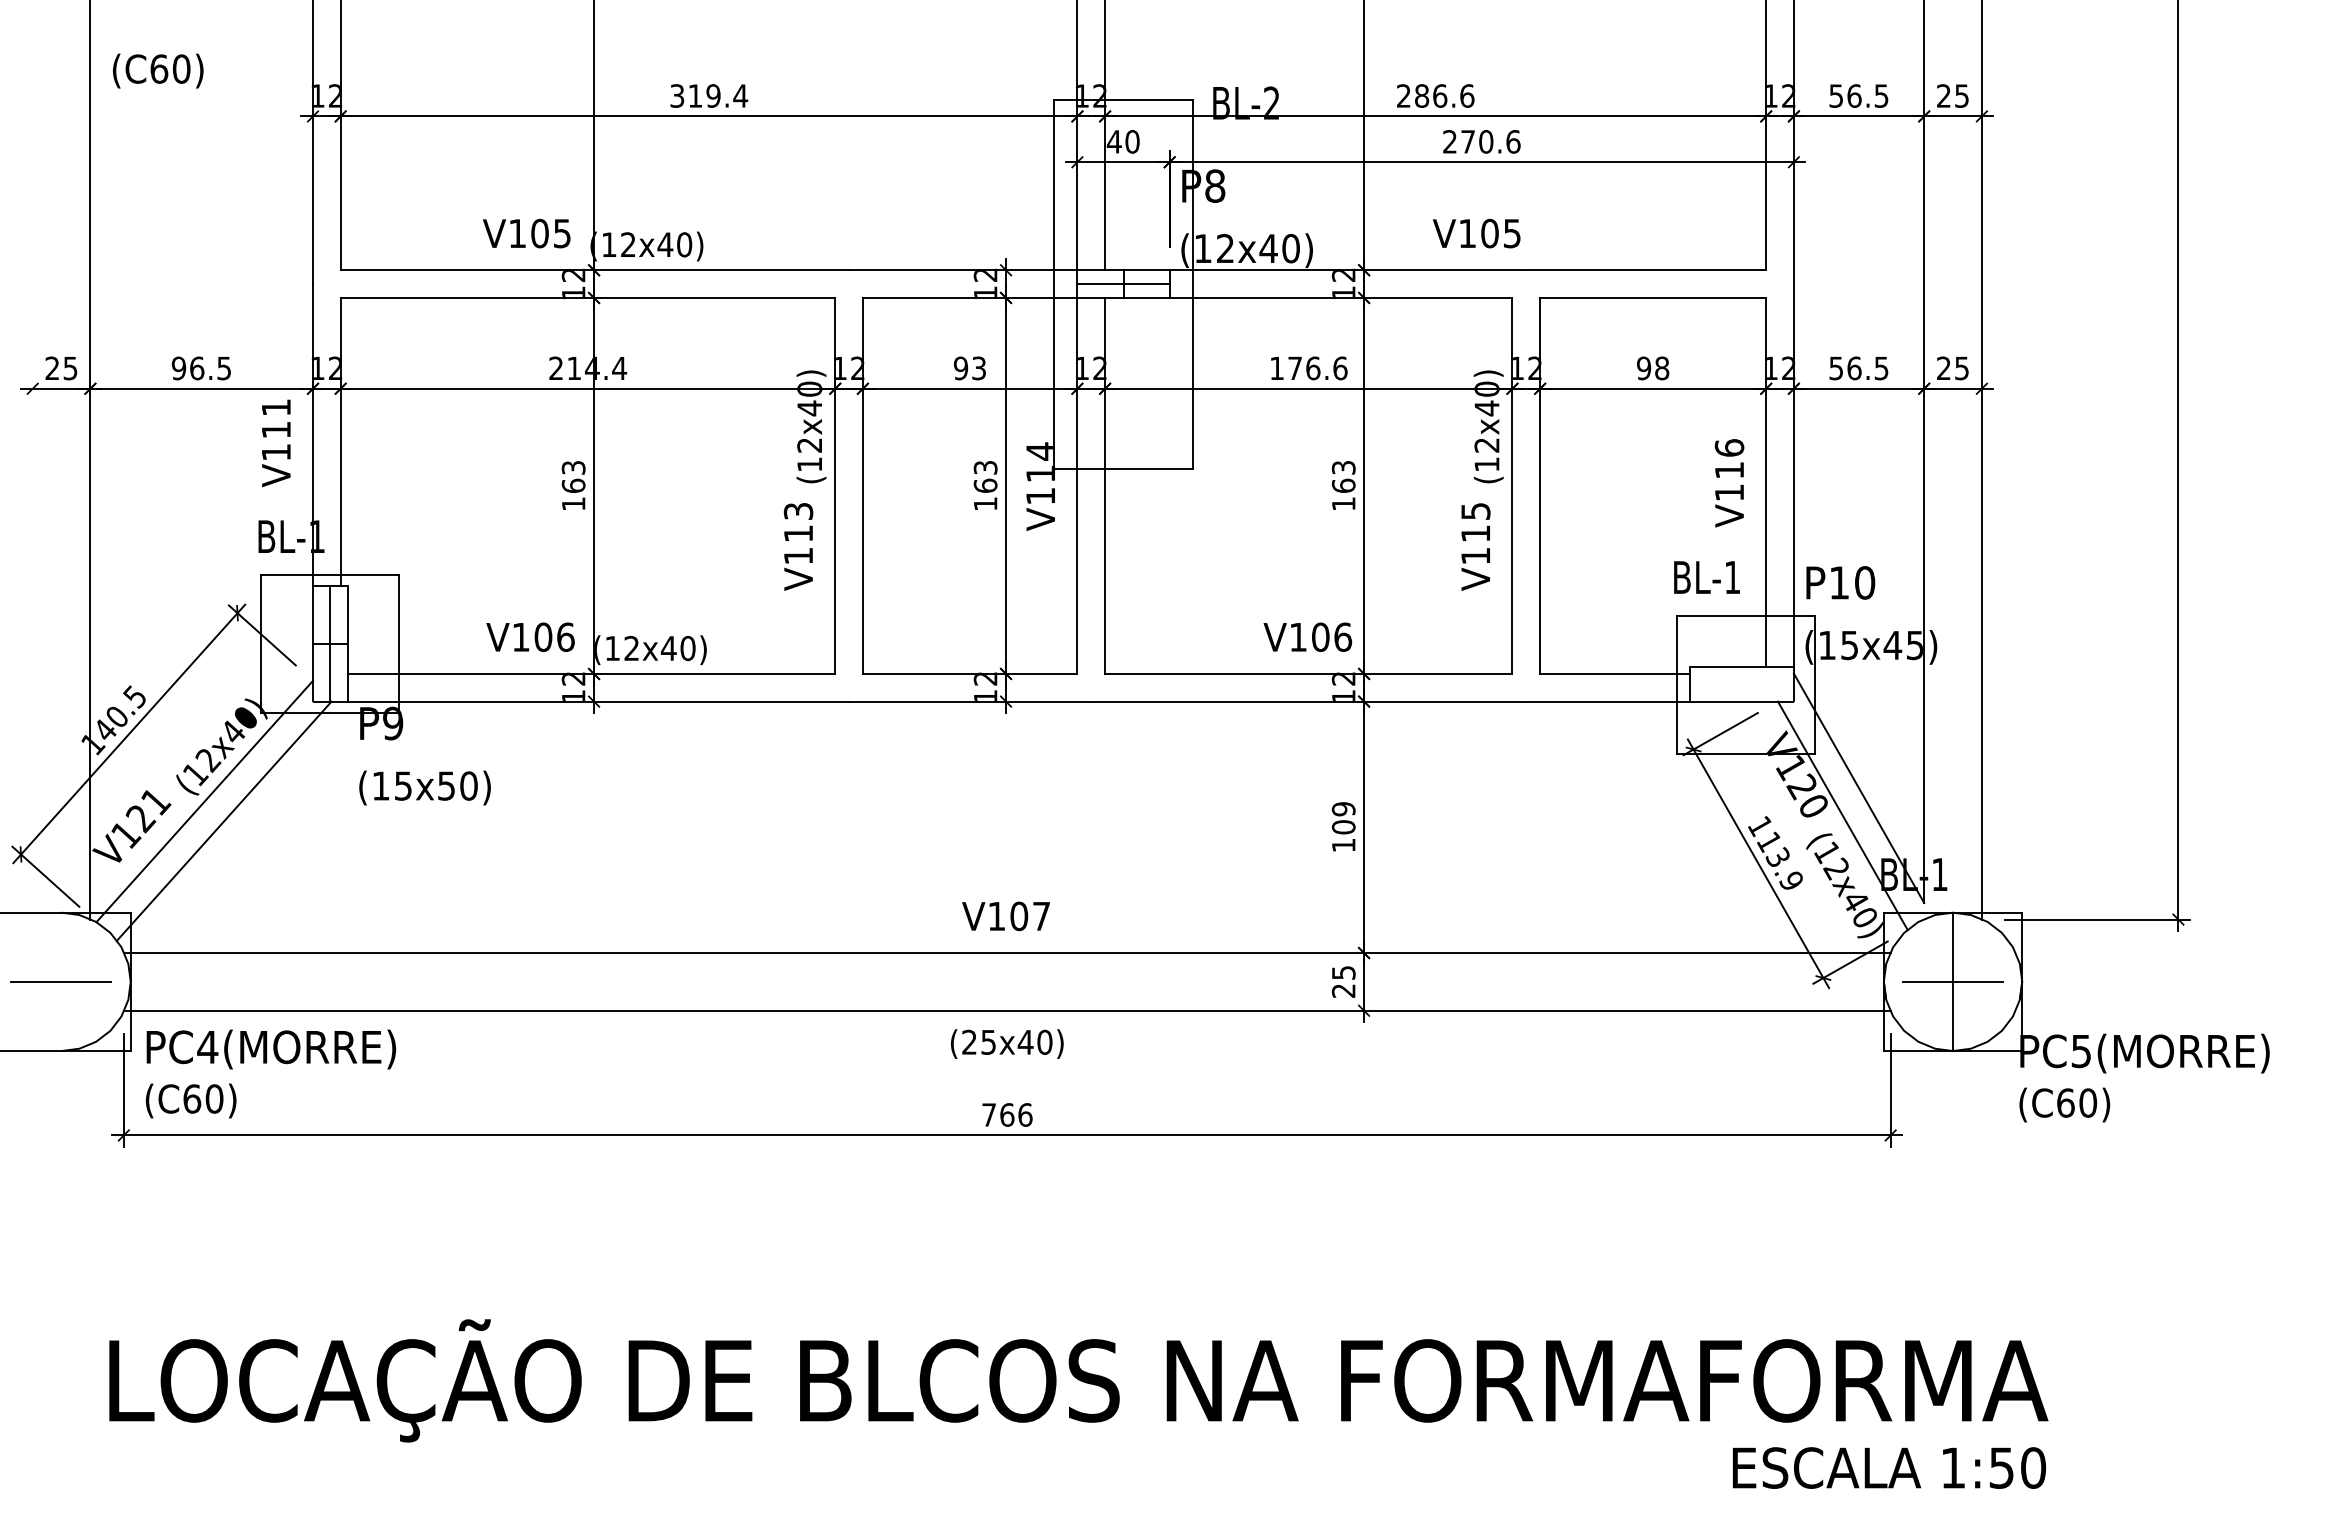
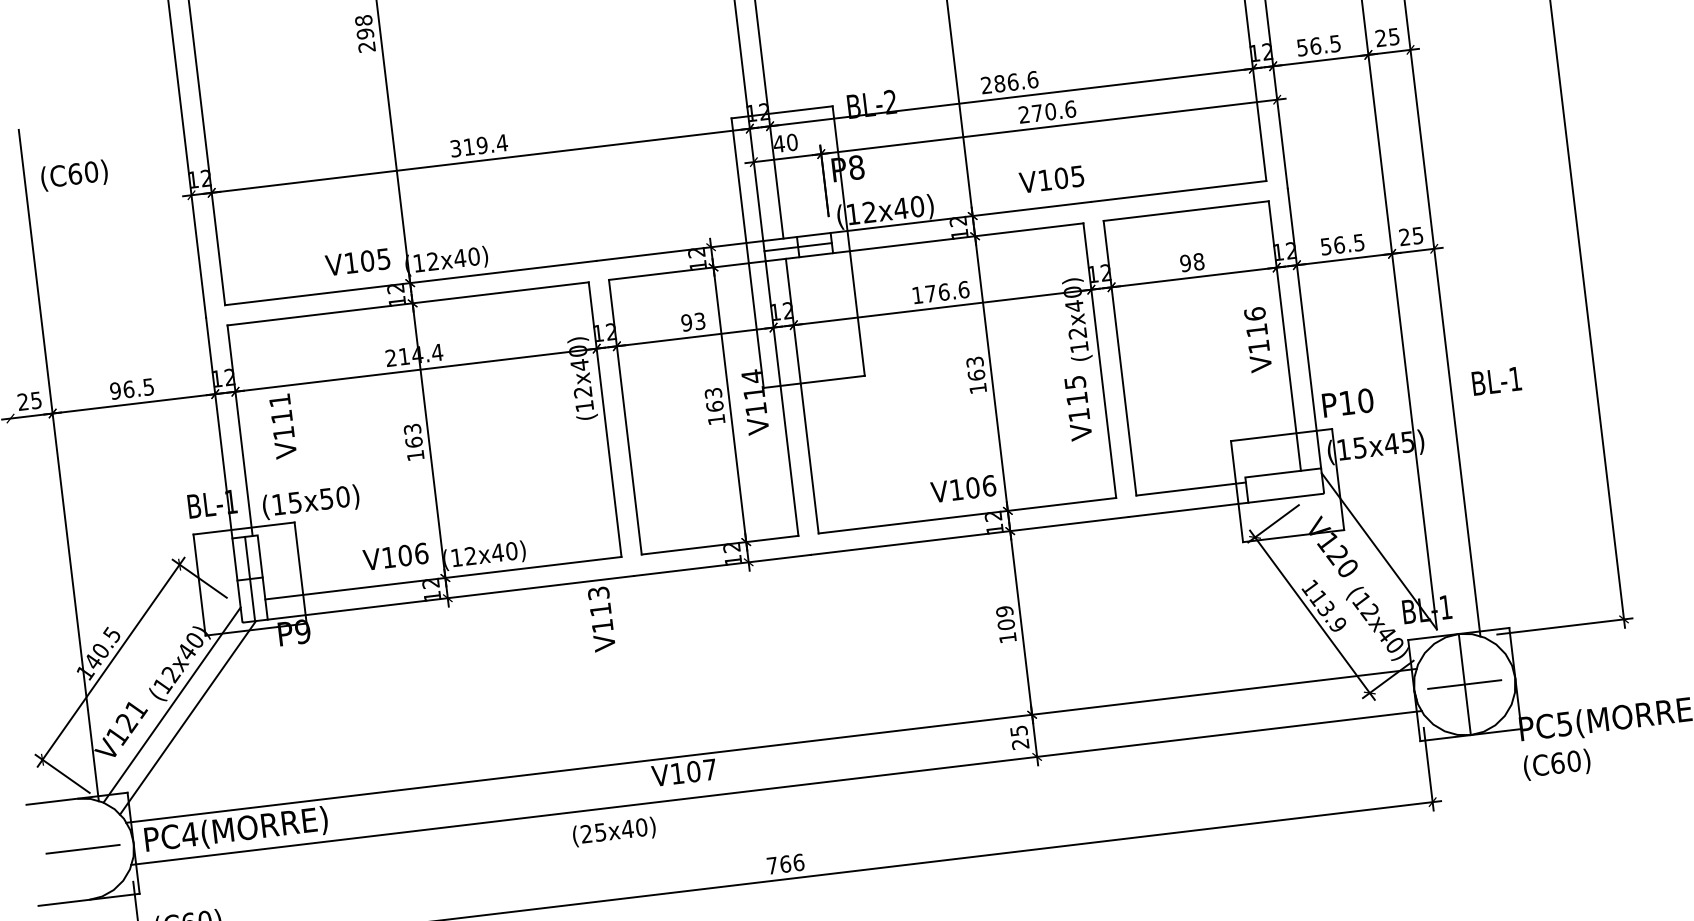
text: (276, 443) -> (283, 426), moved
text: (798, 546) -> (601, 619), moved
text: (1706, 577) -> (1496, 381), moved
text: (424, 787) -> (310, 501), moved
line: (1842, 815) -> (1369, 572), removed
text: (1005, 916) -> (683, 772), moved
text: (1006, 1043) -> (613, 831), moved
text: (271, 1049) -> (236, 830), moved

